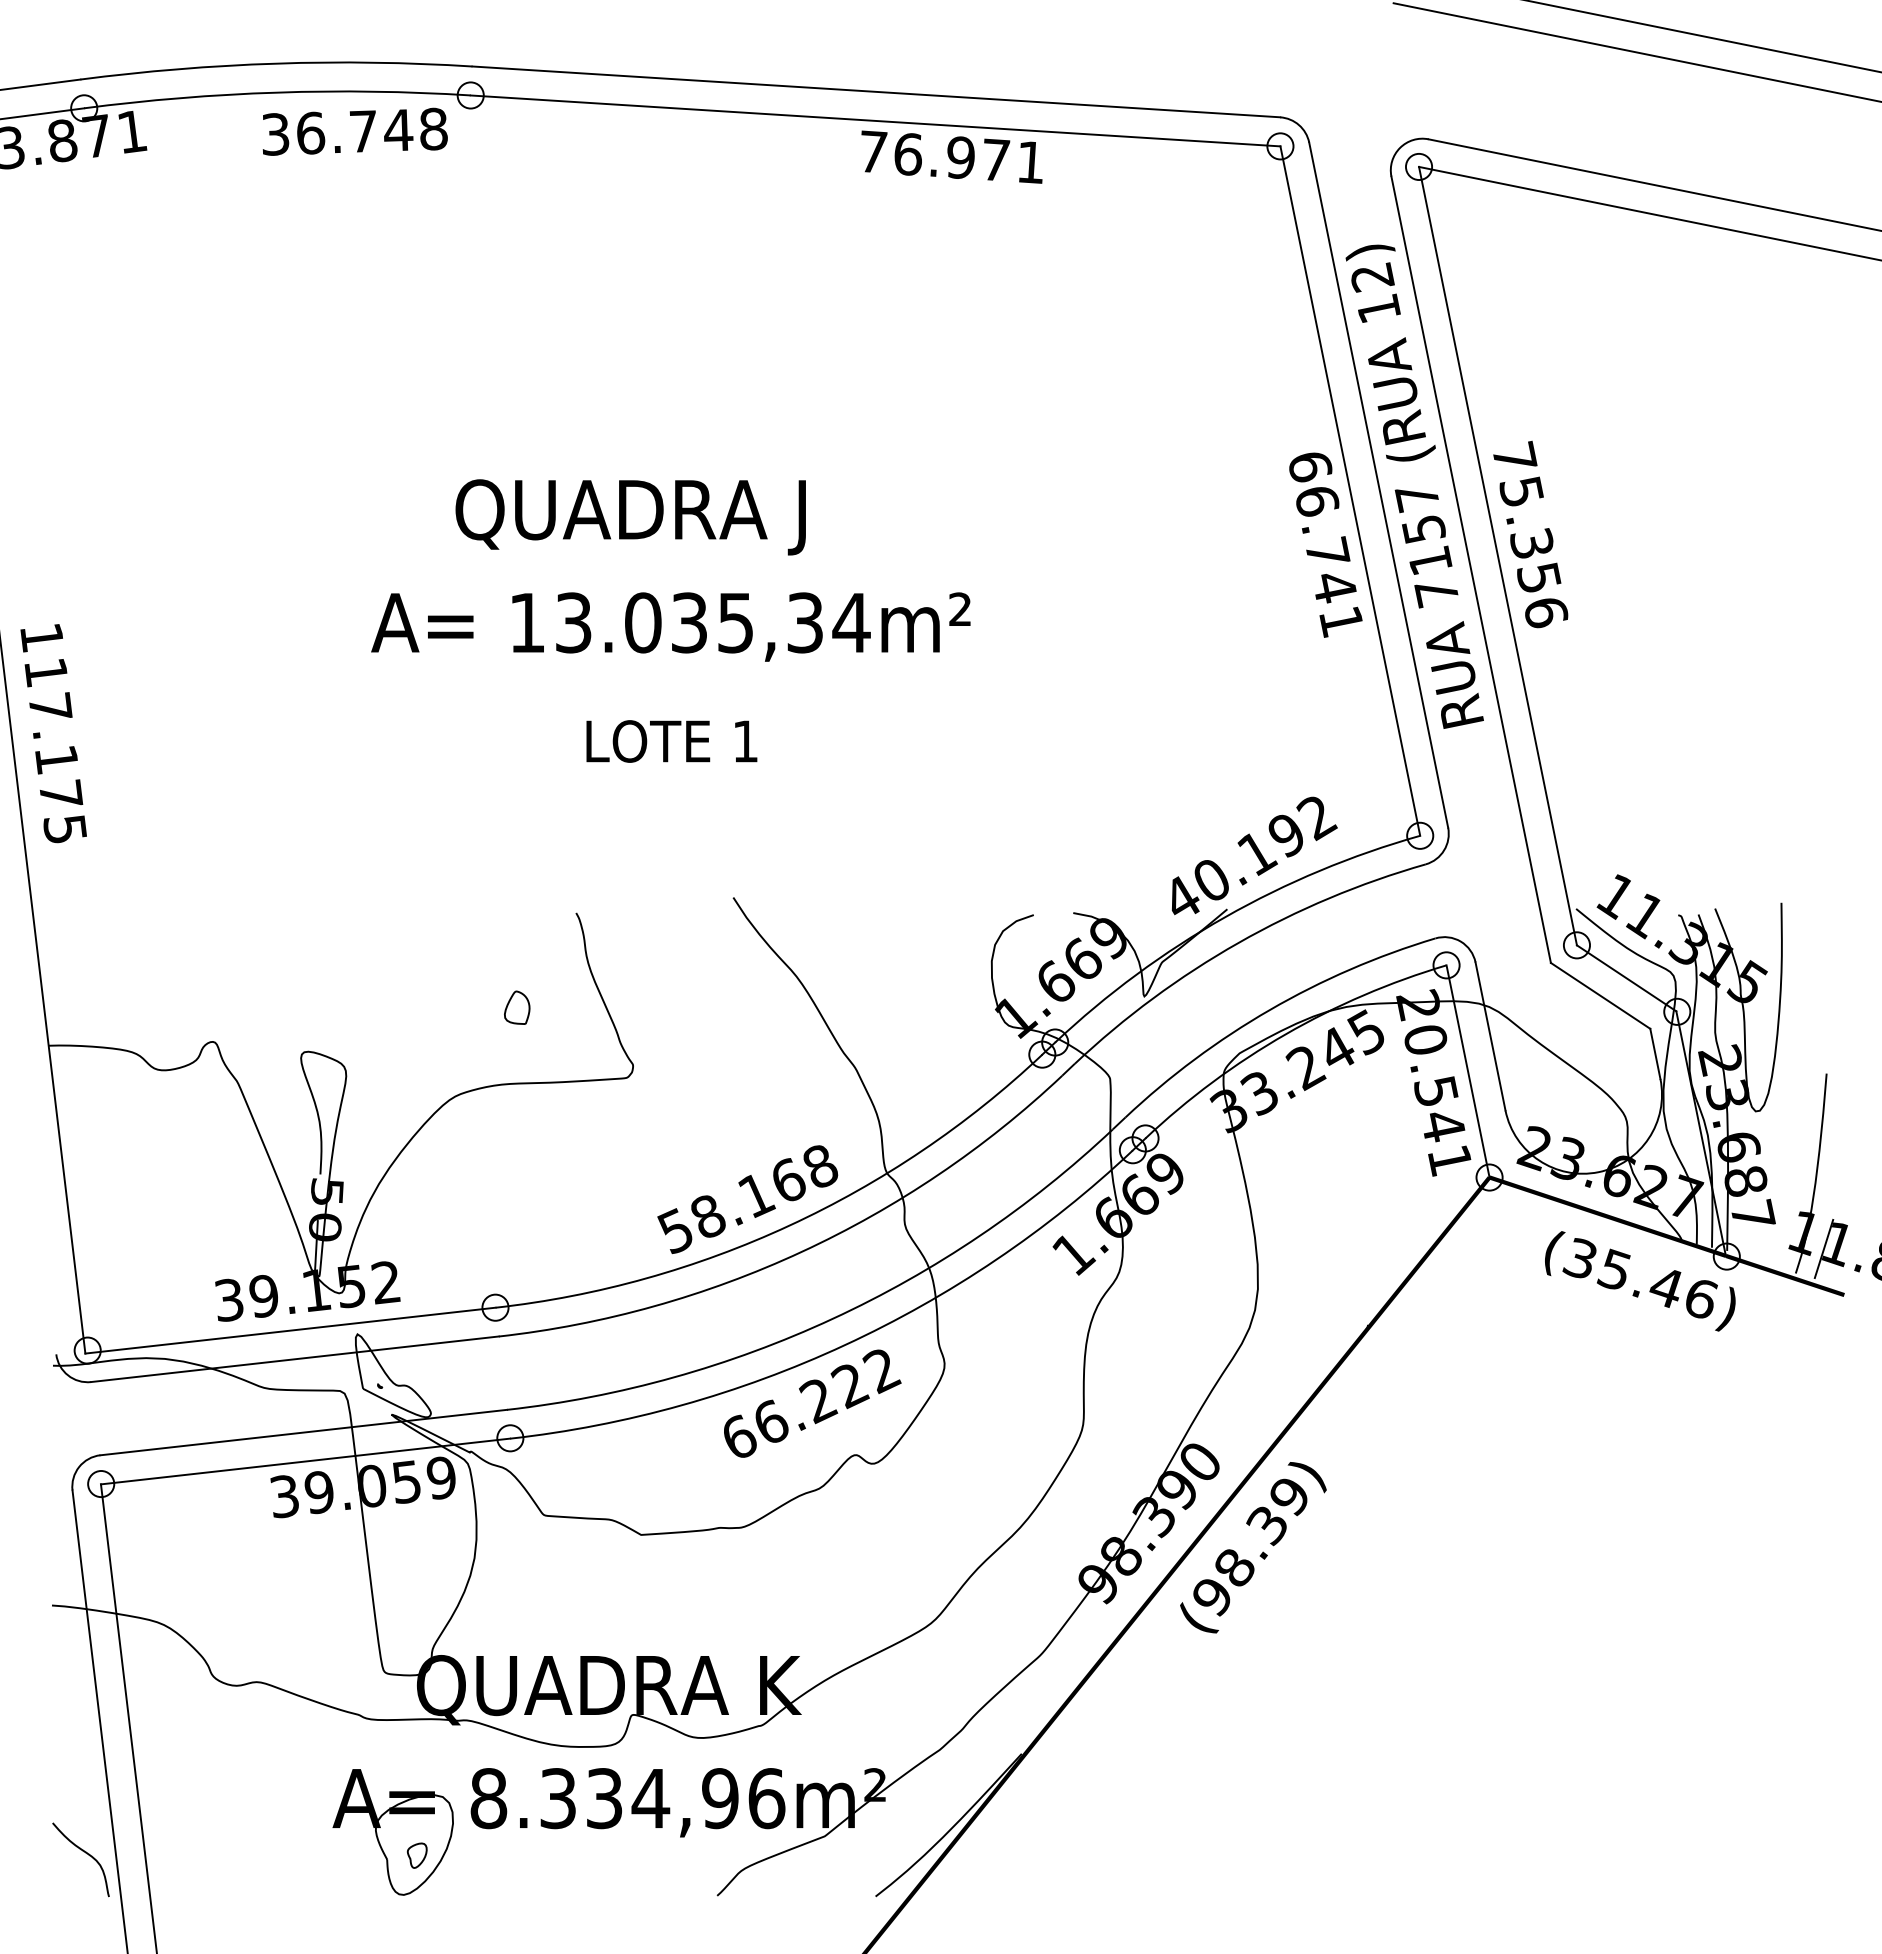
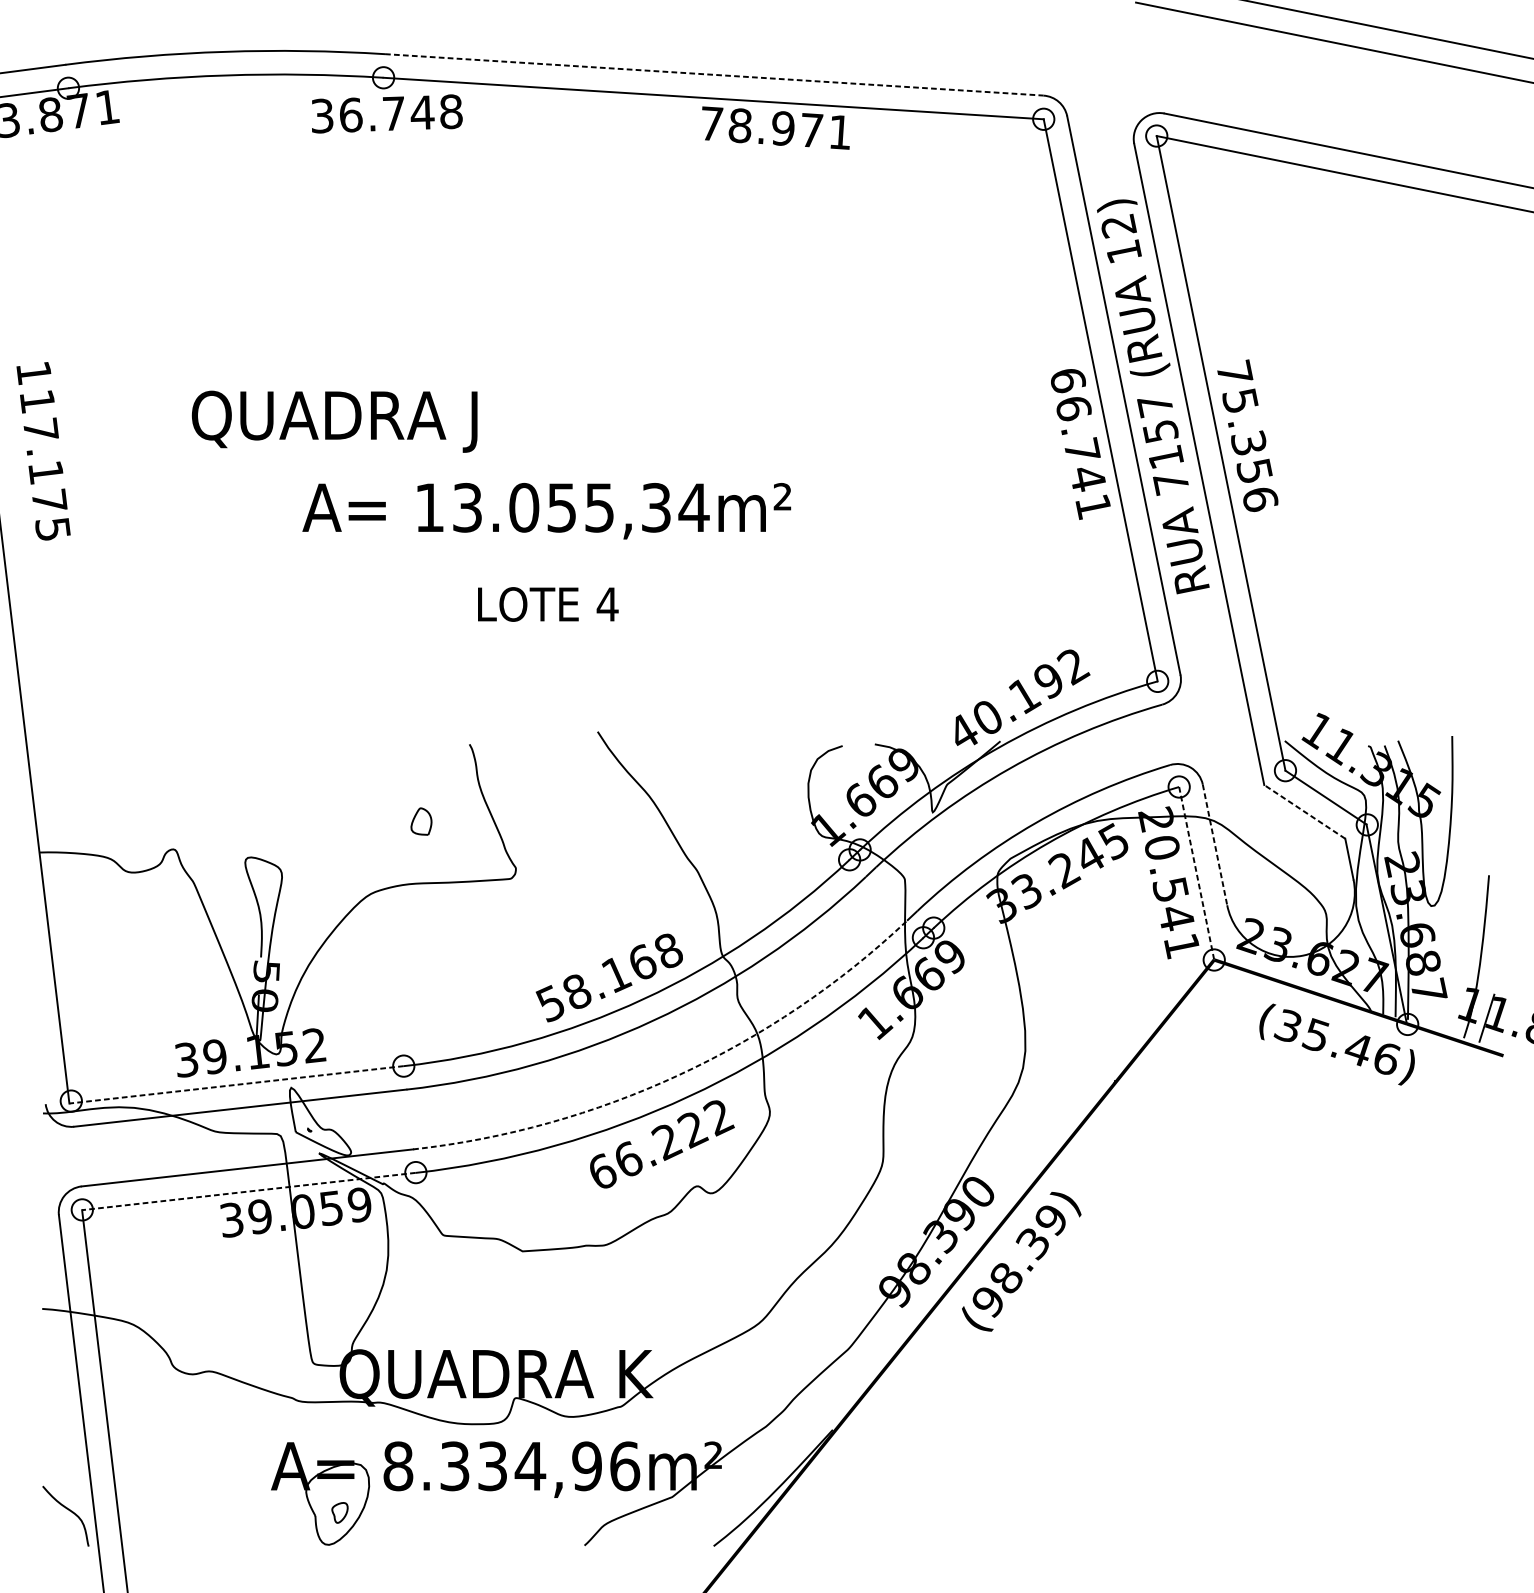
line: (876, 91) -> (714, 74), solid -> dashed
text: (354, 131) -> (386, 113), moved
text: (907, 154) -> (739, 125), 76.971 -> 78.971
text: (630, 517) -> (334, 421), moved
text: (689, 622) -> (561, 507), 13.035,34m² -> 13.055,34m²
text: (53, 733) -> (43, 451), moved
text: (745, 741) -> (607, 604), 1 -> 4
line: (1600, 995) -> (1304, 811), solid -> dashed
line: (1490, 1036) -> (1215, 845), solid -> dashed
line: (1468, 1071) -> (1197, 873), solid -> dashed
arc: (832, 1318) -> (678, 1074), solid -> dashed
line: (289, 1330) -> (235, 1084), solid -> dashed
line: (305, 1461) -> (248, 1191), solid -> dashed

